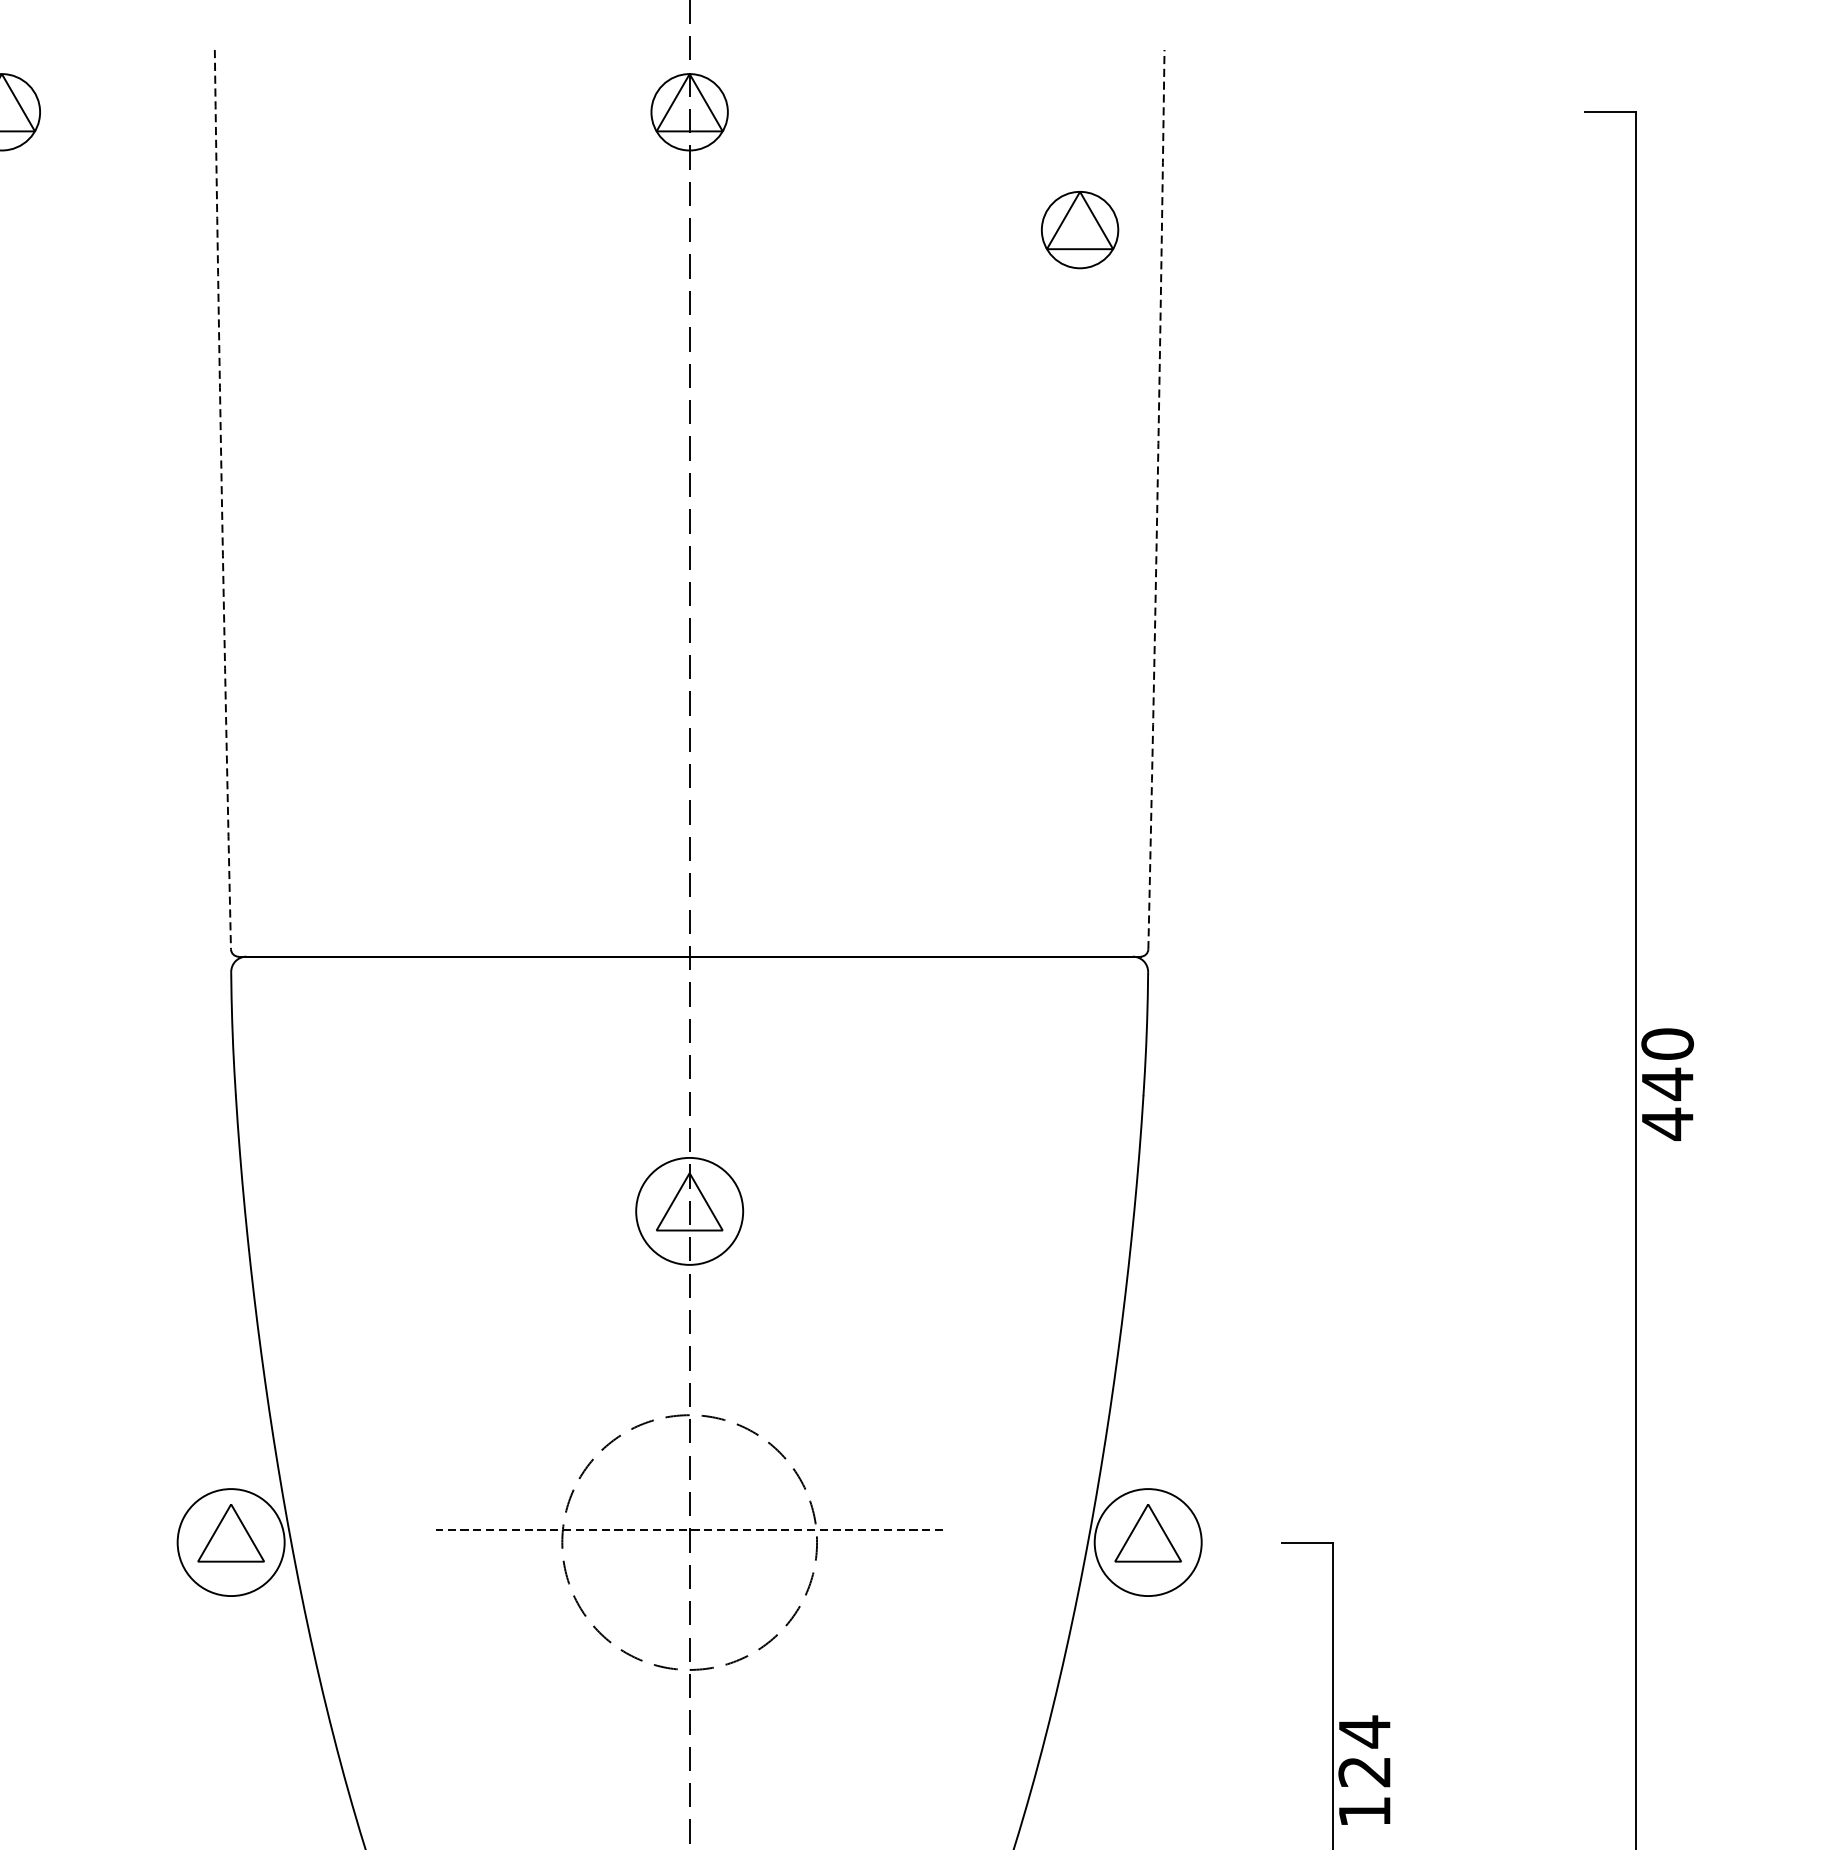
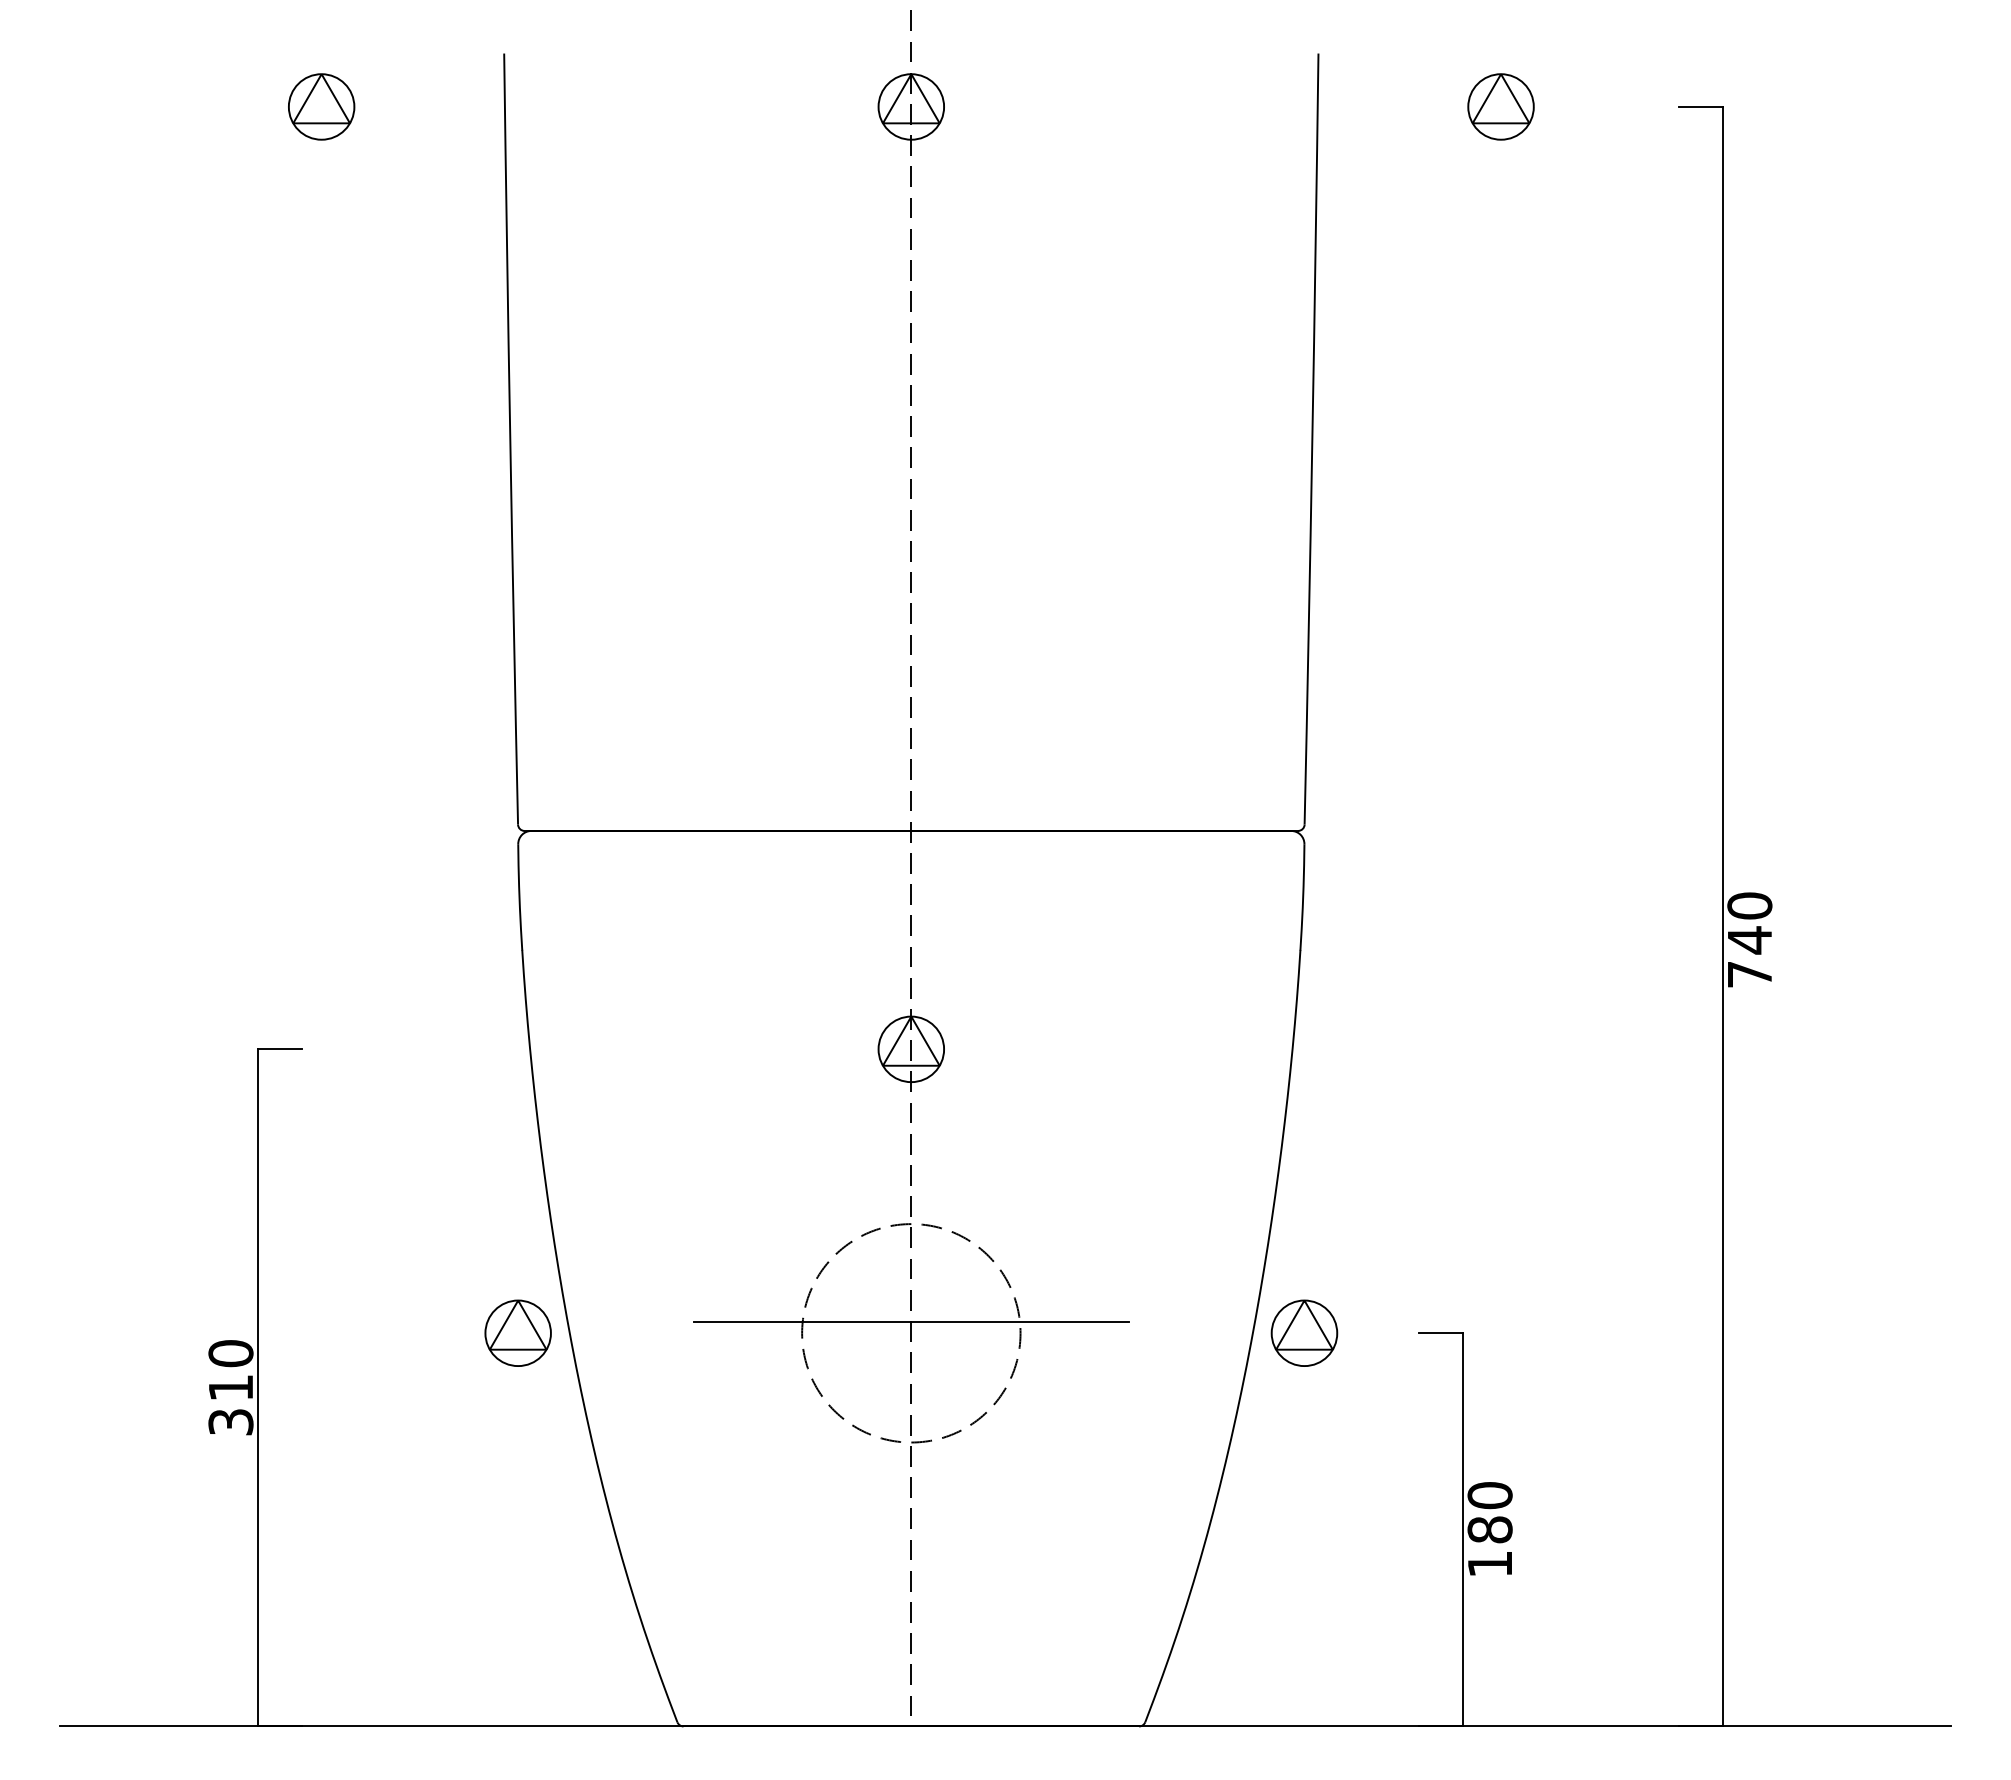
part: (1079, 229) -> (1500, 106), moved
arc: (222, 500) -> (510, 439), dashed -> solid
arc: (1157, 500) -> (1312, 439), dashed -> solid
text: (1667, 1124) -> (1749, 974), 440 -> 740
circle: (689, 1211) -> (911, 1049), size x0.71
line: (688, 1529) -> (910, 1322), dashed -> solid
circle: (230, 1542) -> (517, 1333), size x0.71
circle: (1148, 1542) -> (1304, 1333), size x0.71
text: (1363, 1751) -> (1489, 1512), 124 -> 180

